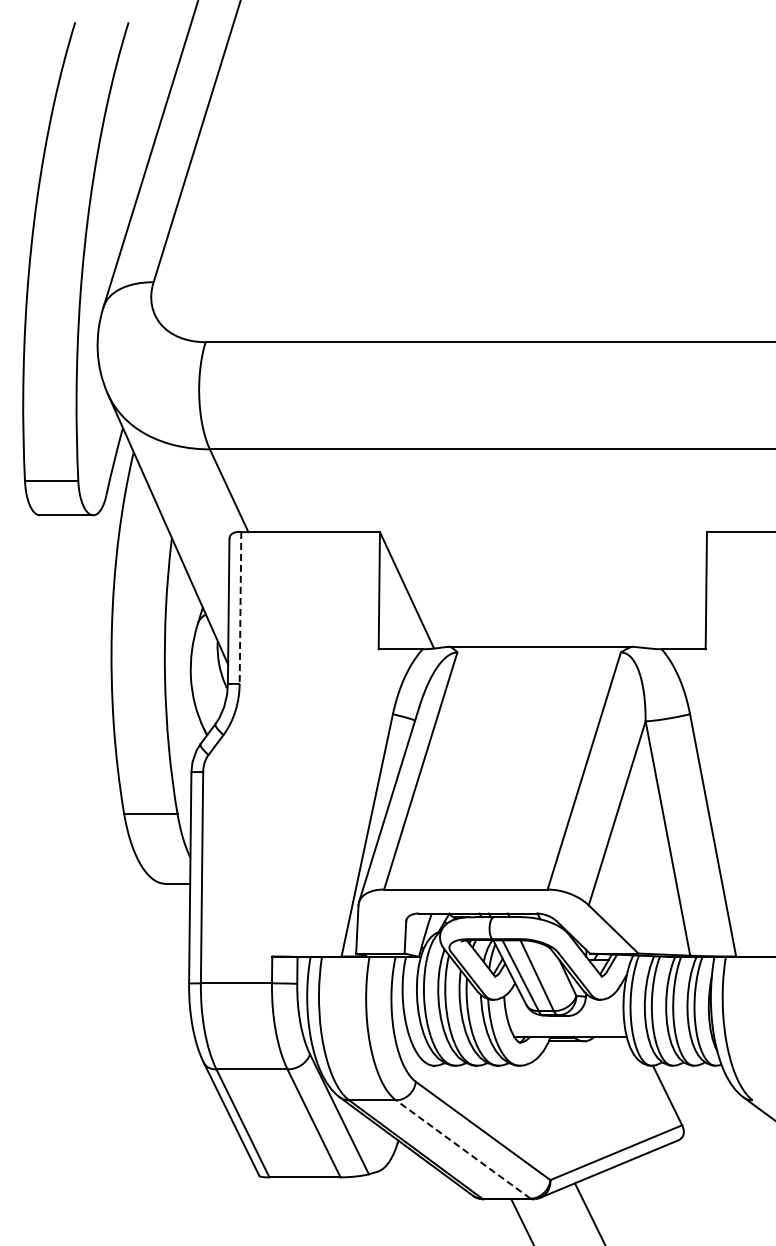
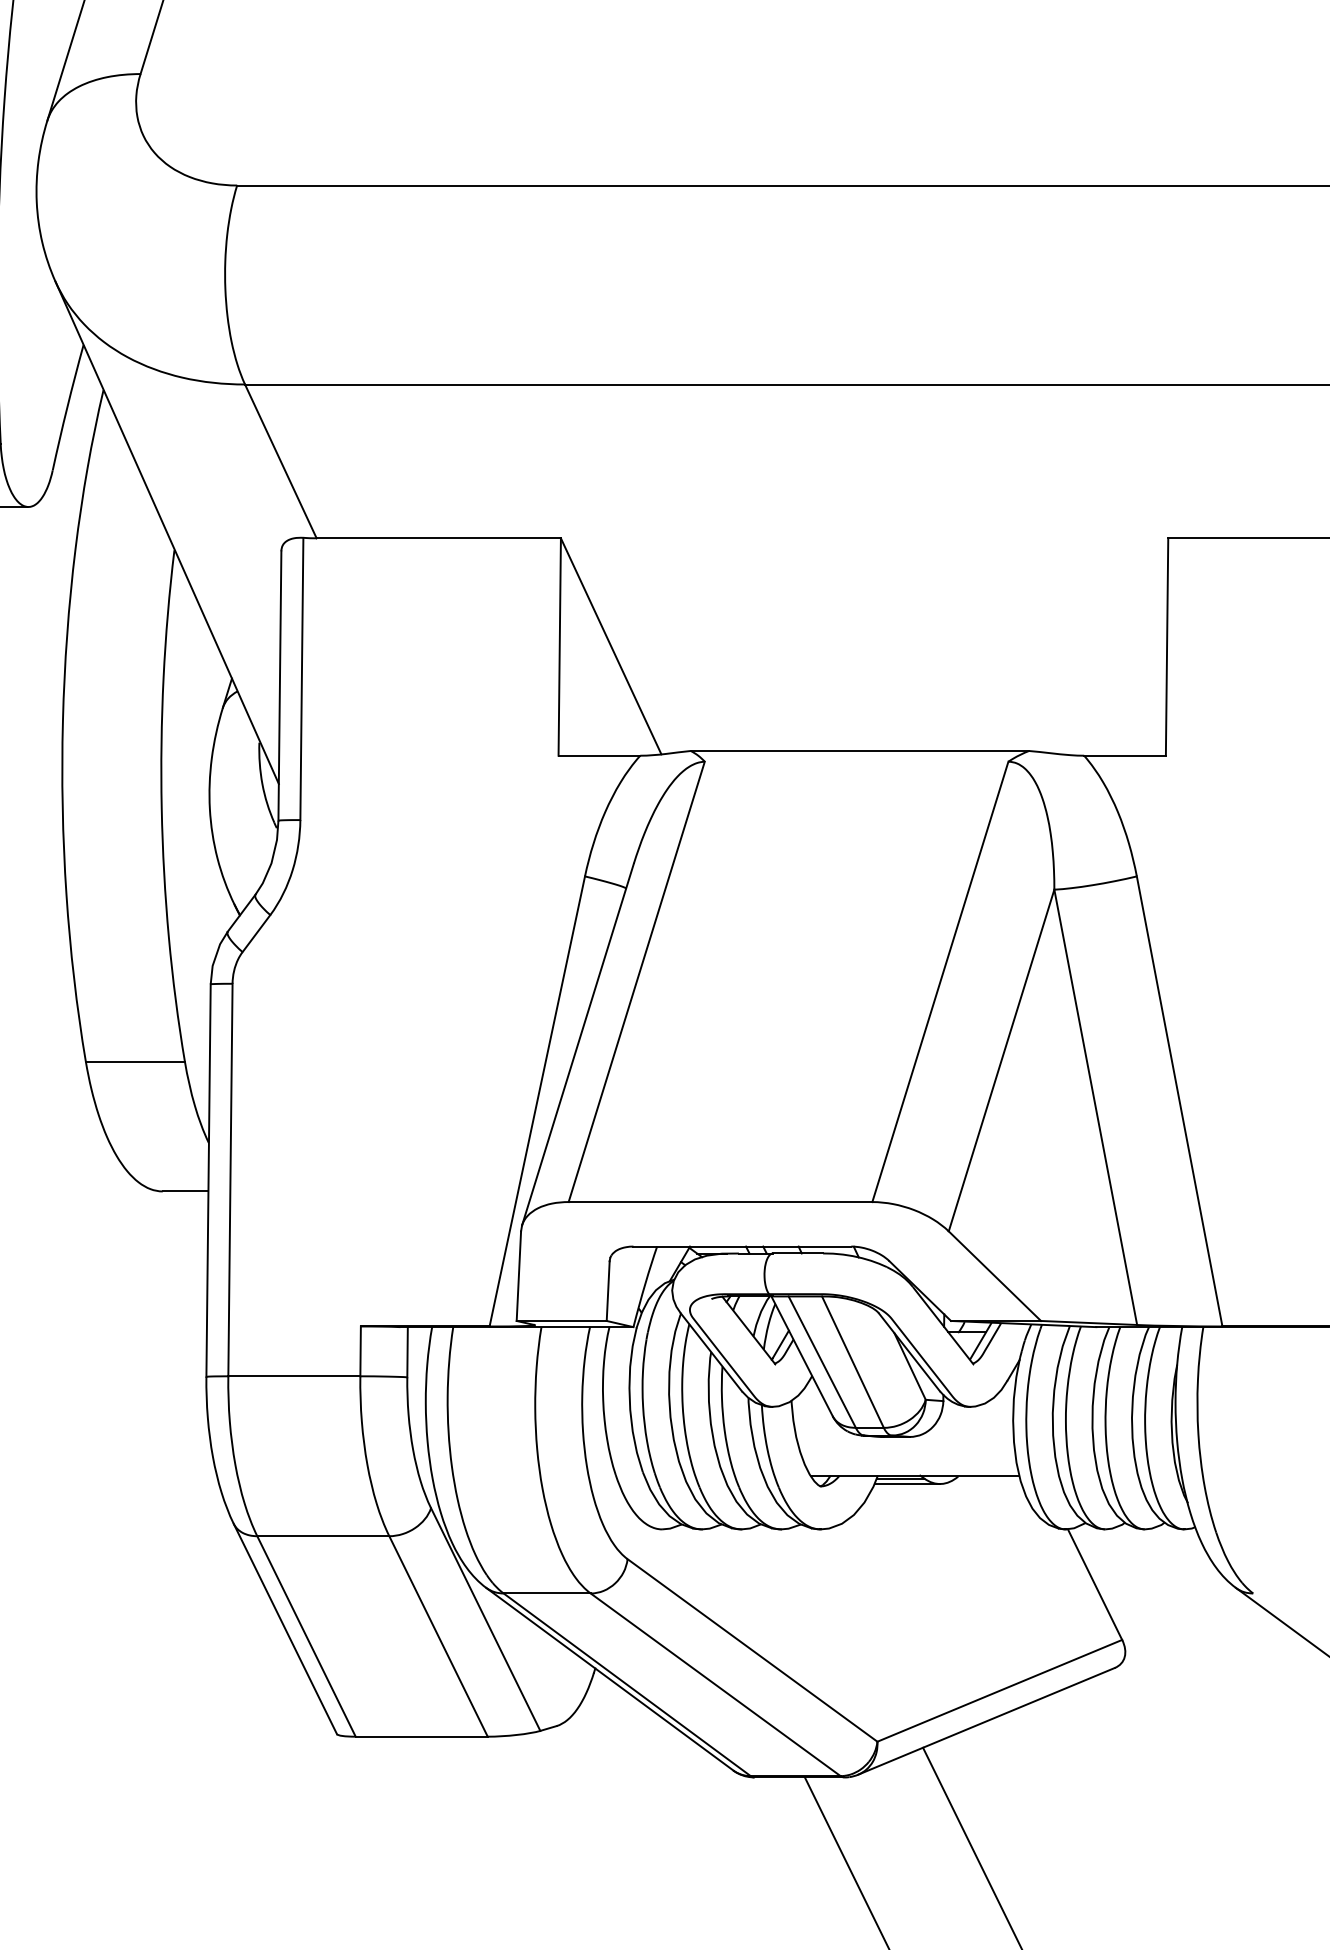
line: (240, 607) -> (301, 678), dashed -> solid
line: (462, 1149) -> (714, 1684), dashed -> solid

